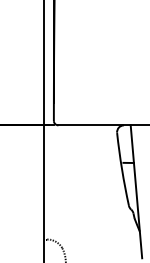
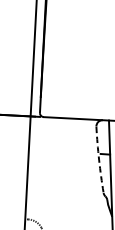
arc: (122, 169) -> (99, 159), solid -> dashed

